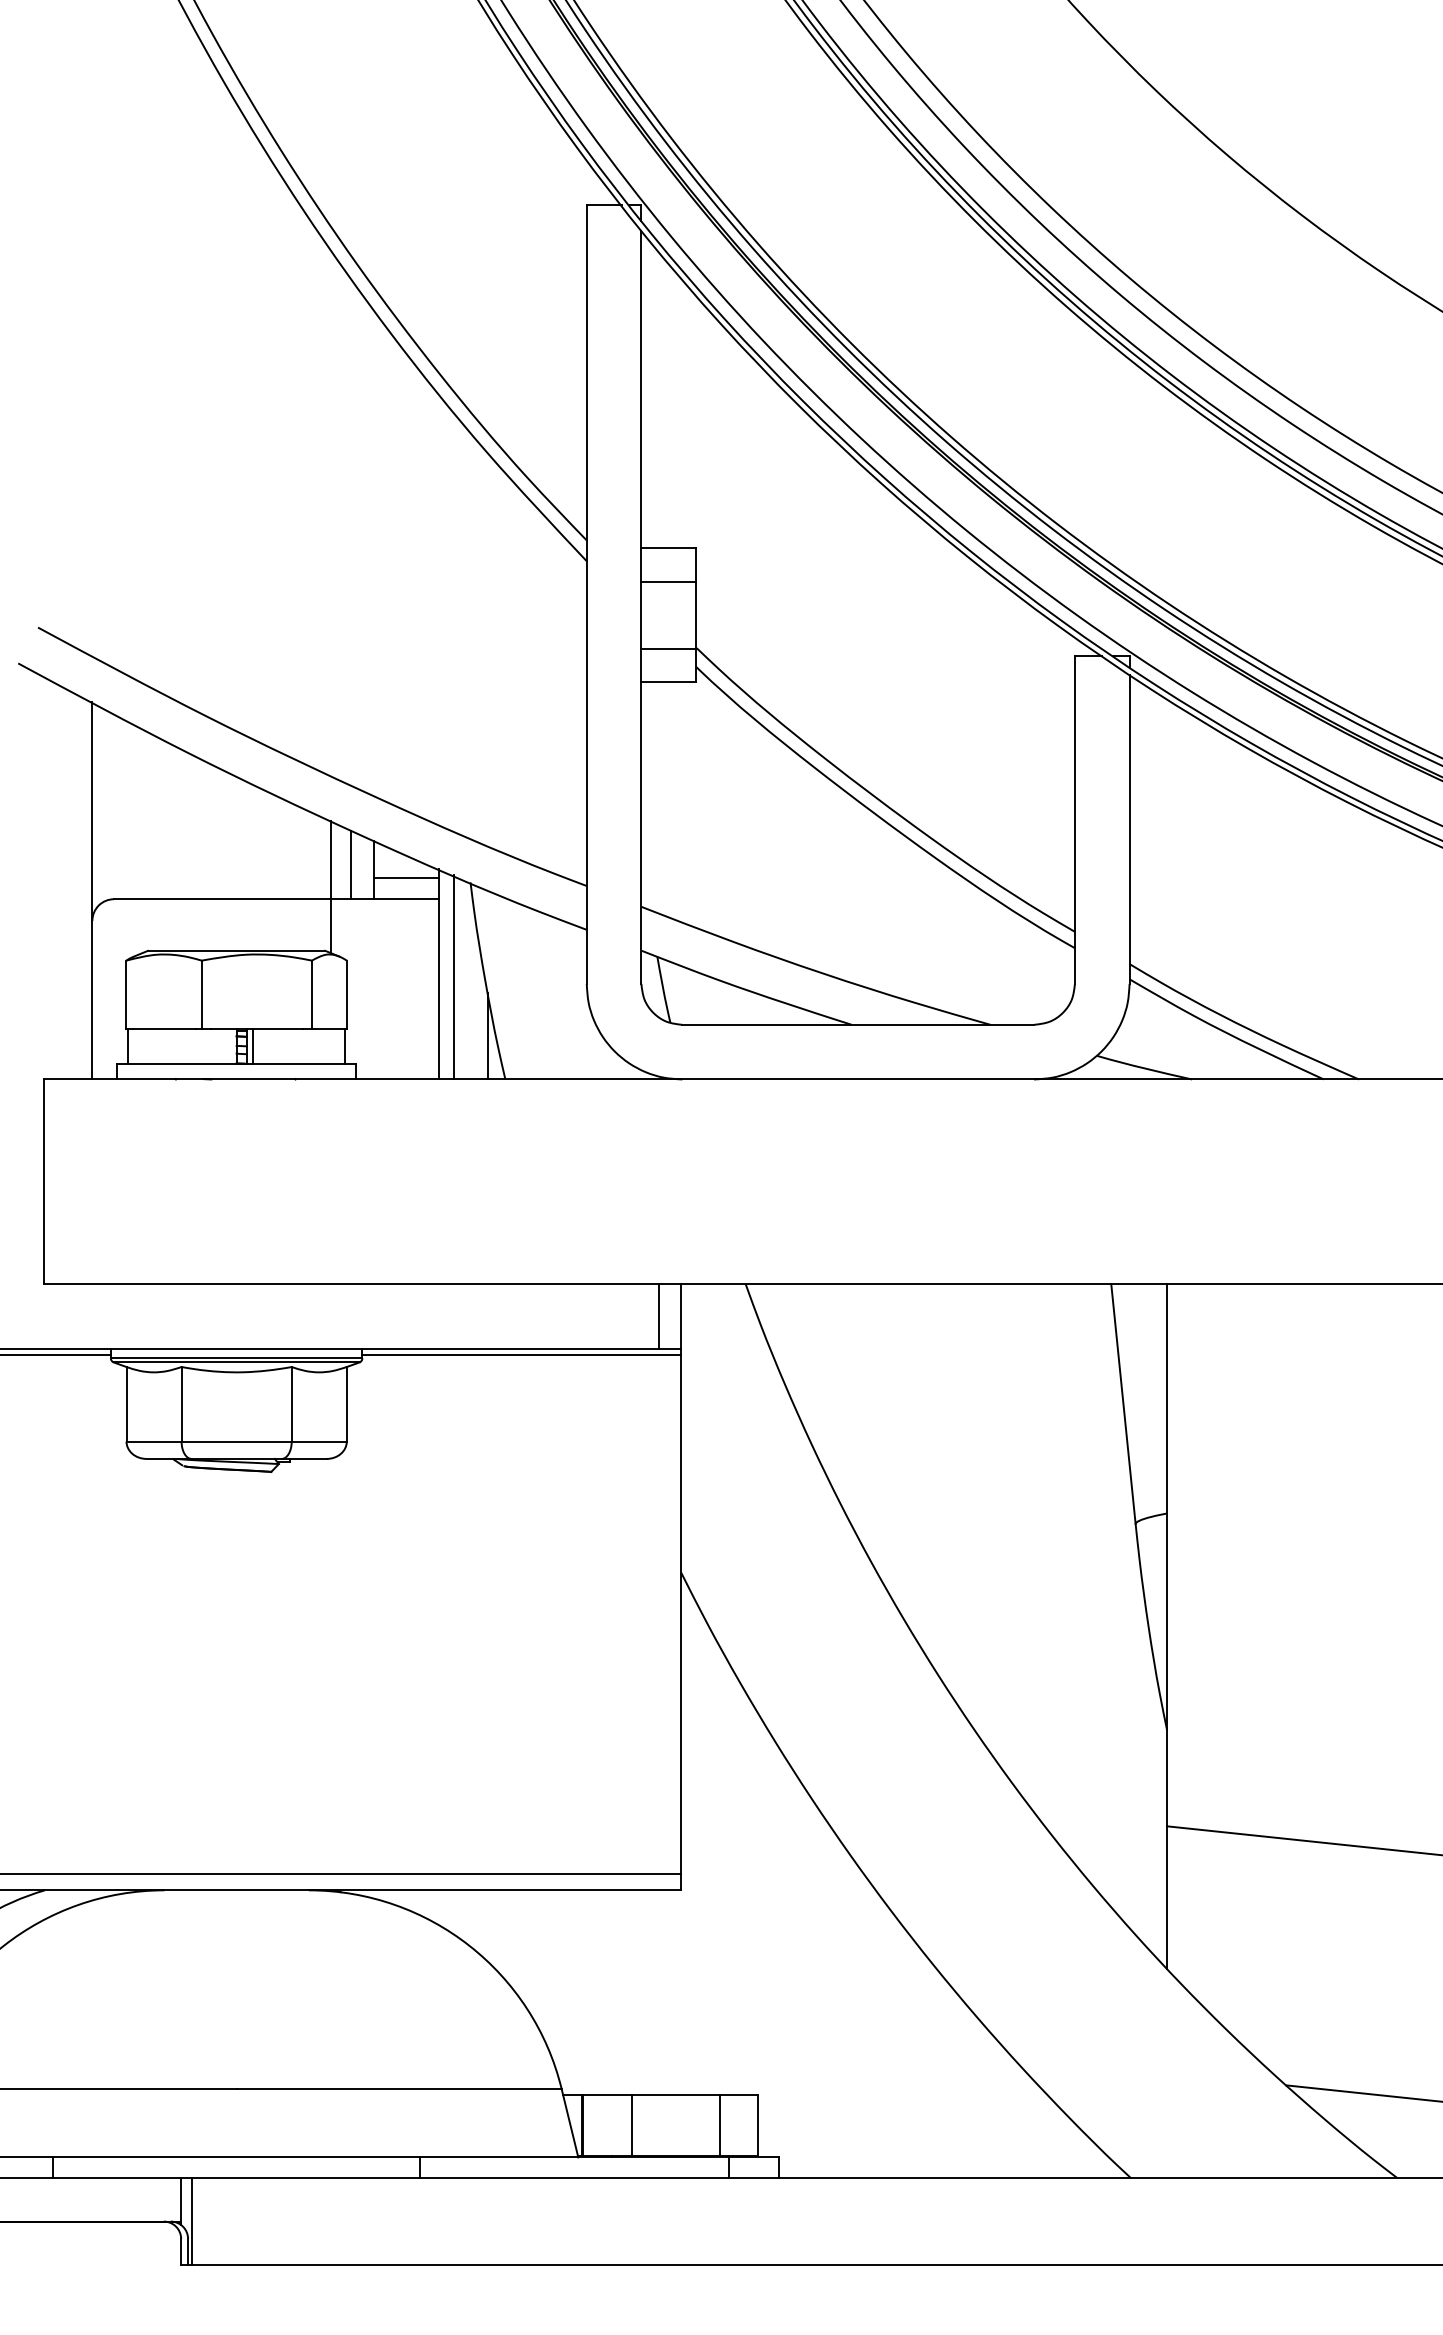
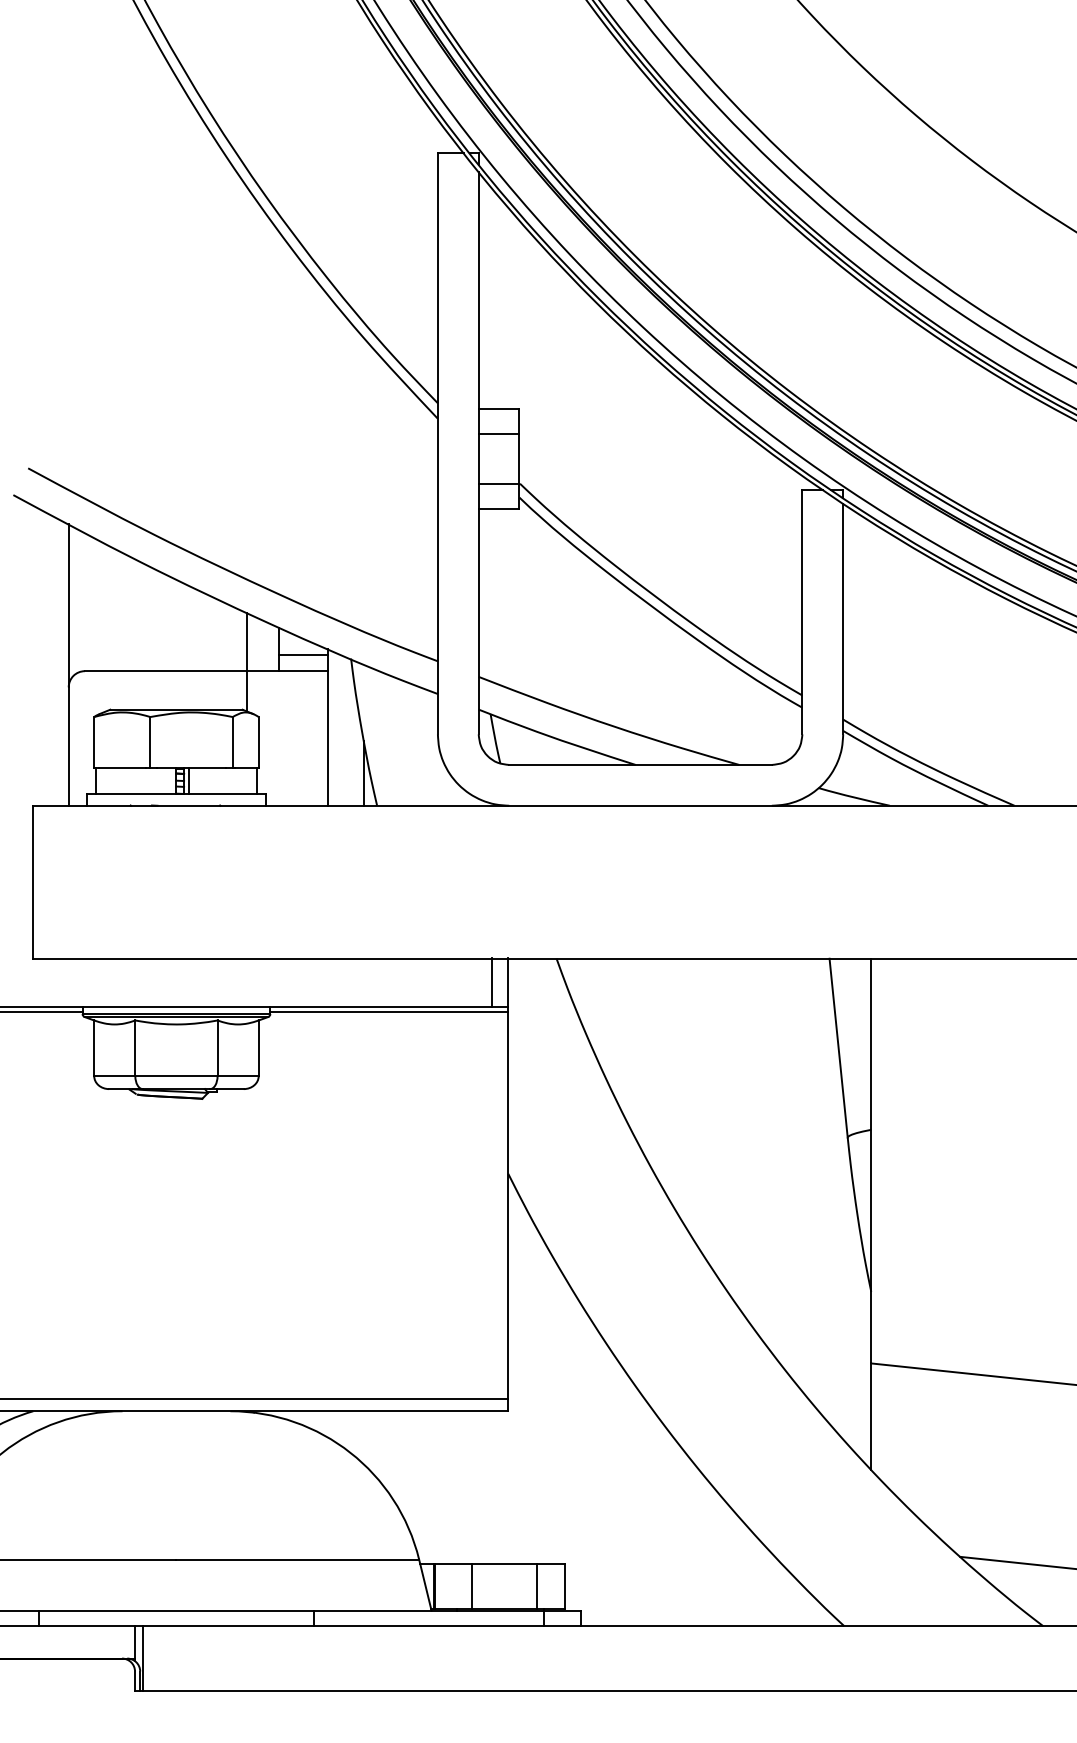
line: (351, 864) -> (262, 645), removed
line: (453, 977) -> (338, 729), removed

